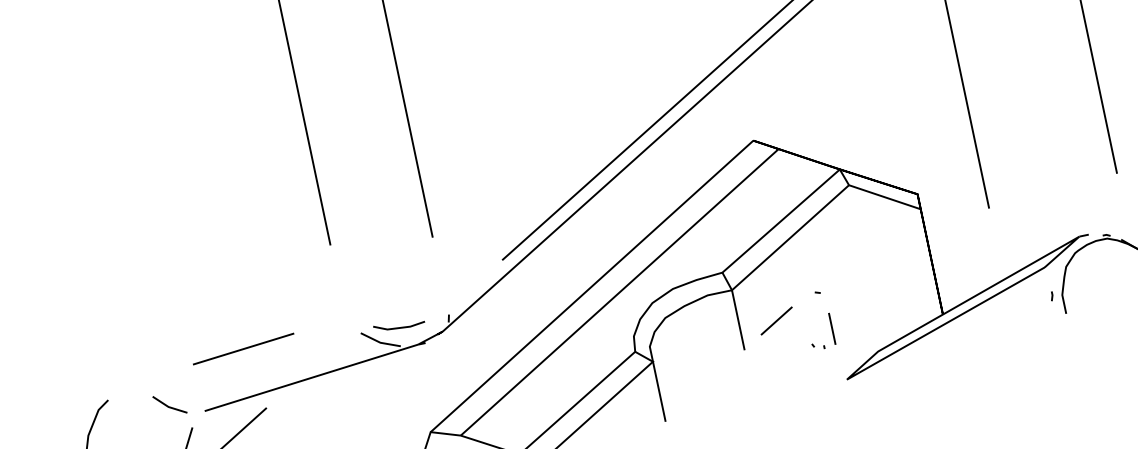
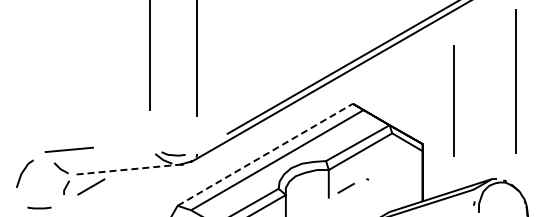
line: (592, 285) -> (265, 154), solid -> dashed
part: (821, 331) -> (365, 197), removed
line: (241, 348) -> (68, 149), moved
line: (311, 377) -> (128, 169), solid -> dashed

